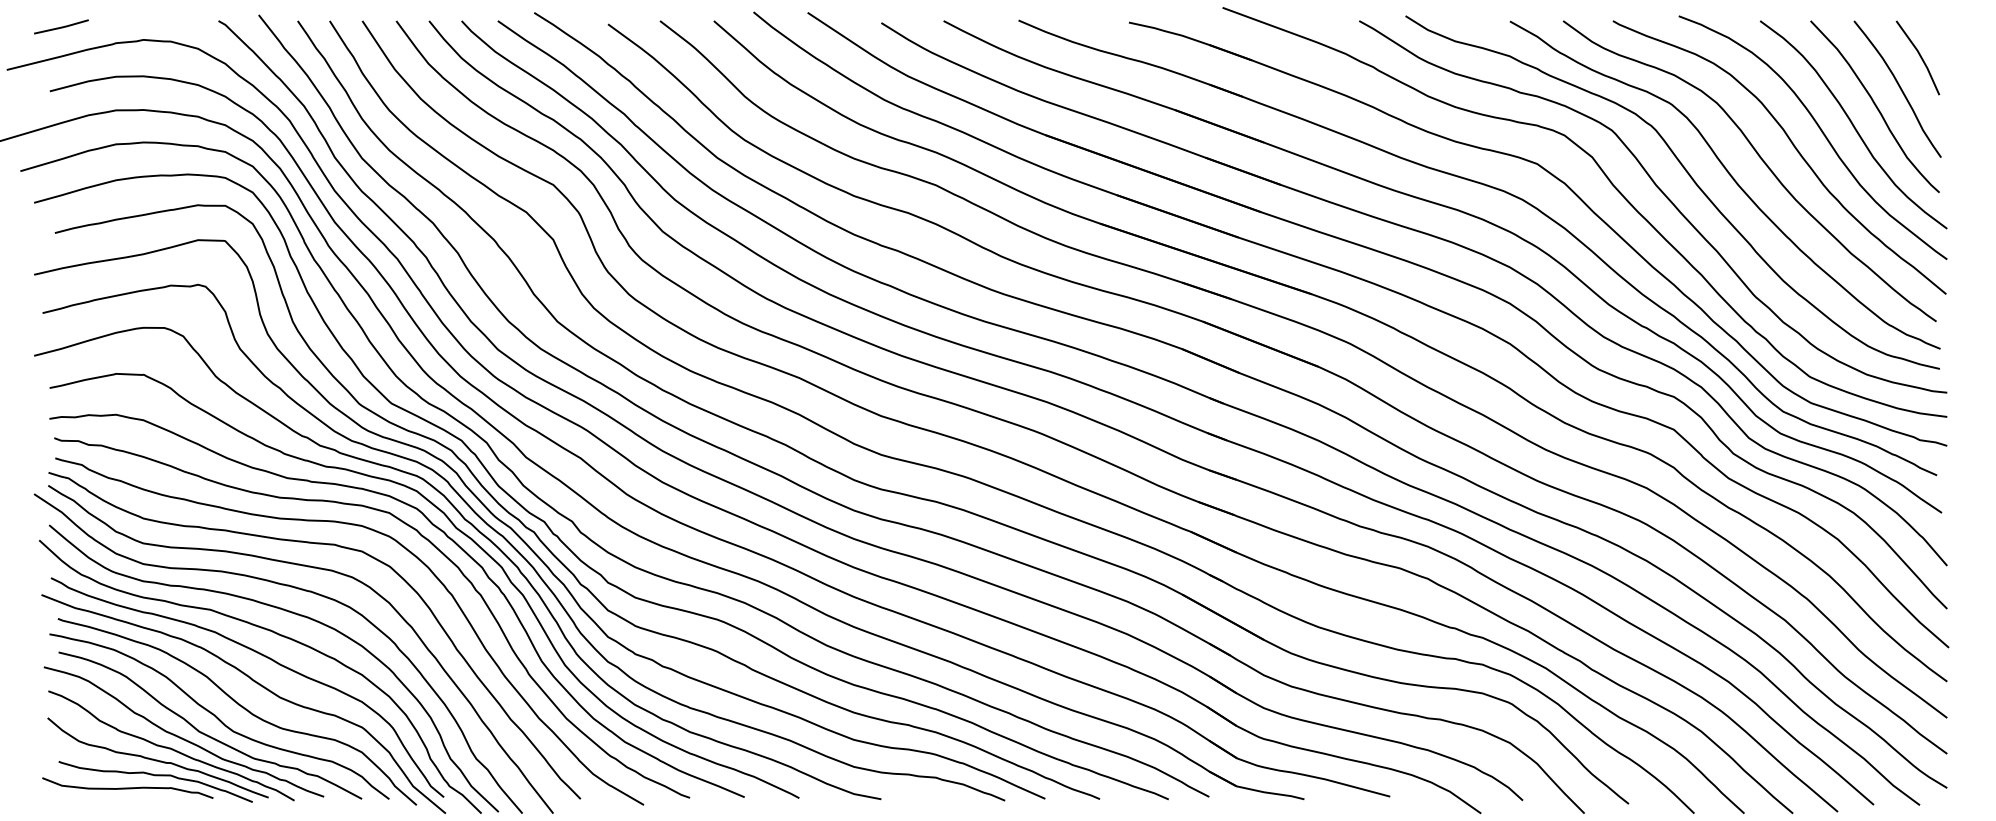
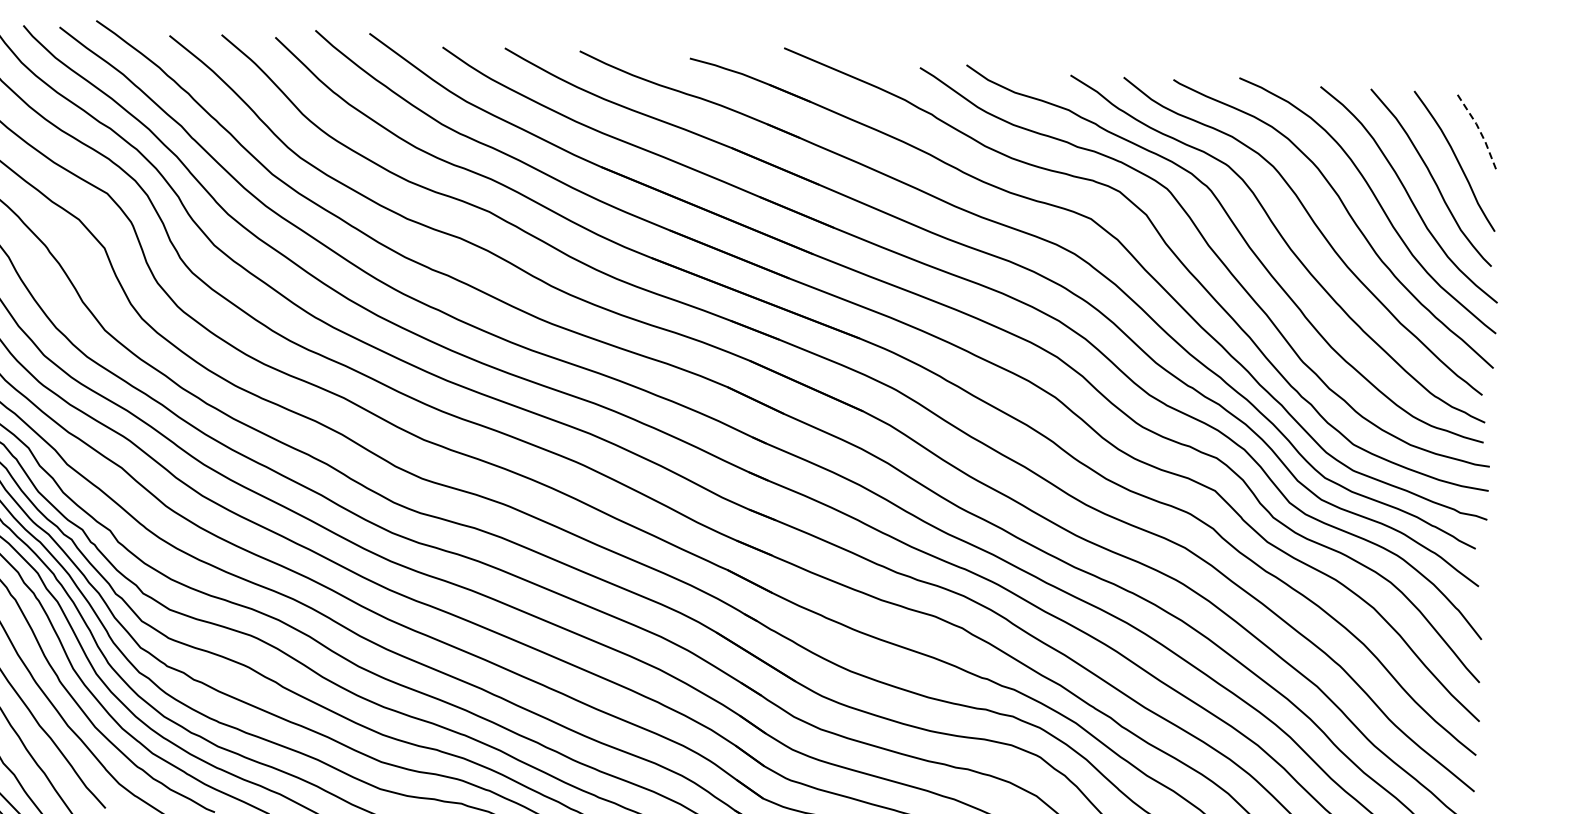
line: (1920, 56) -> (1478, 129), solid -> dashed

